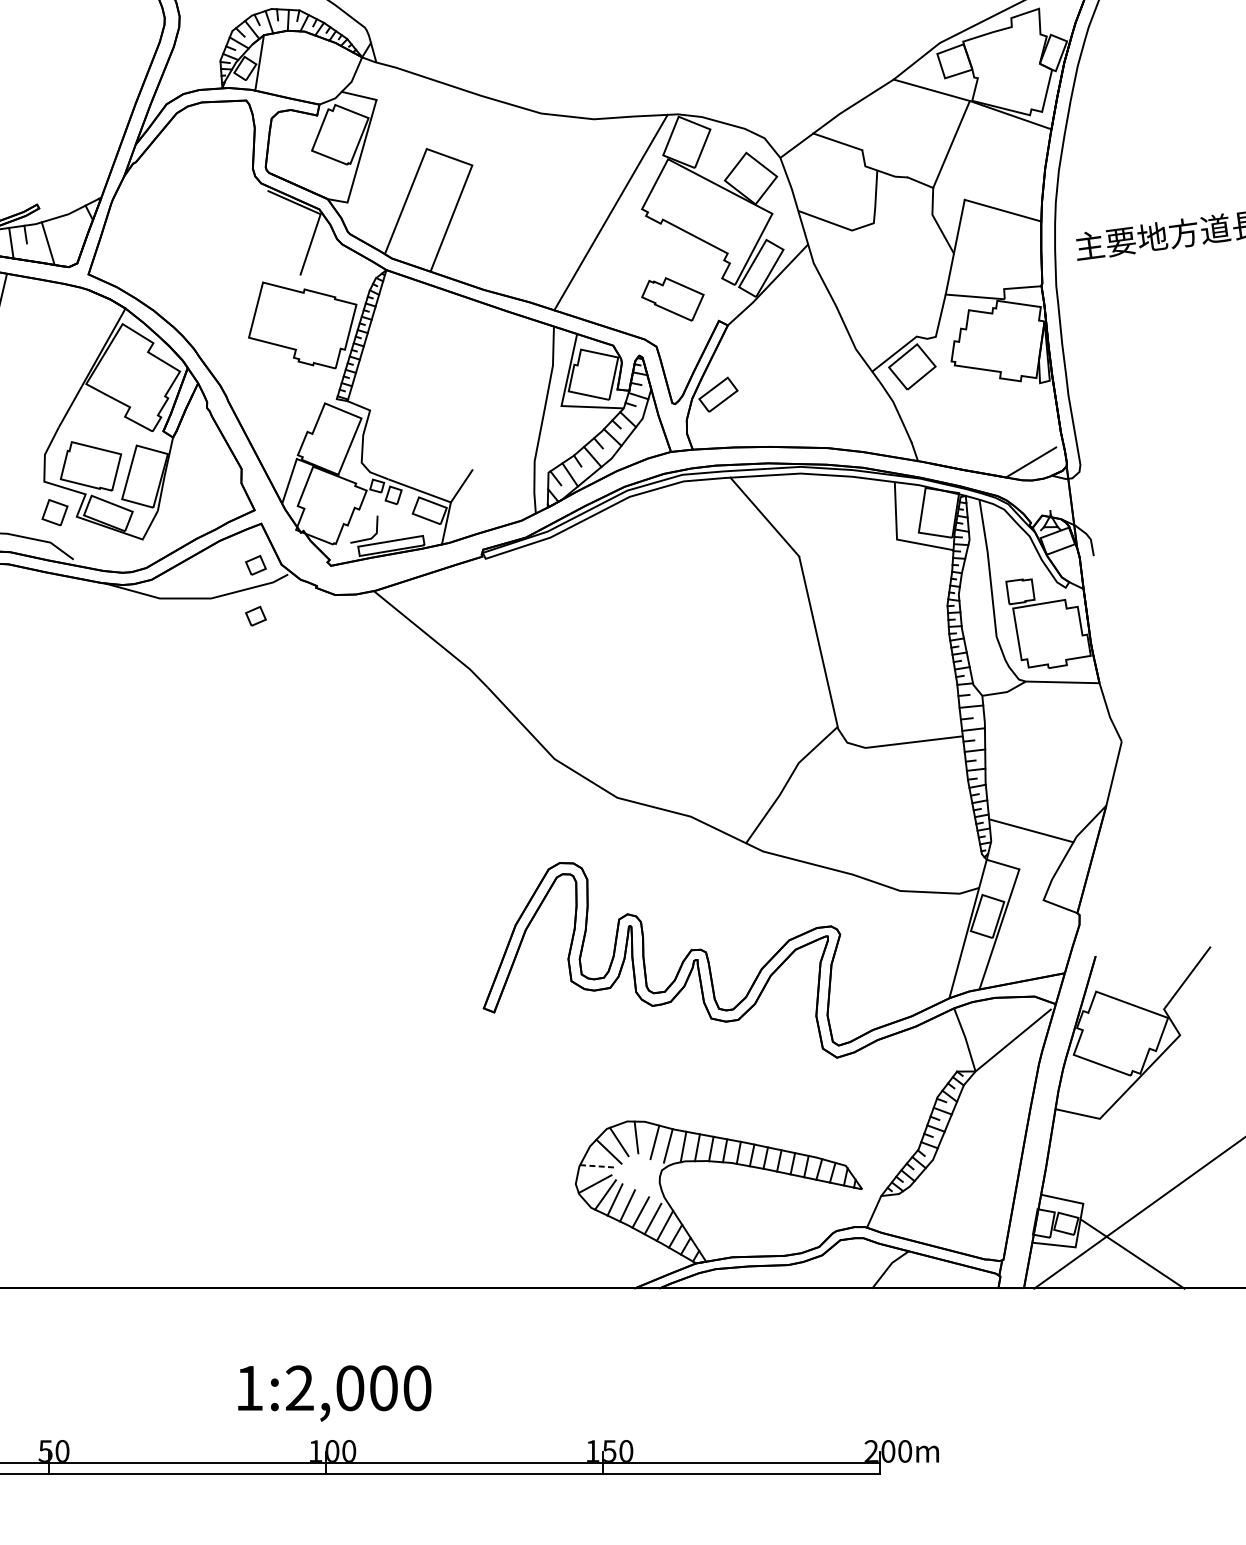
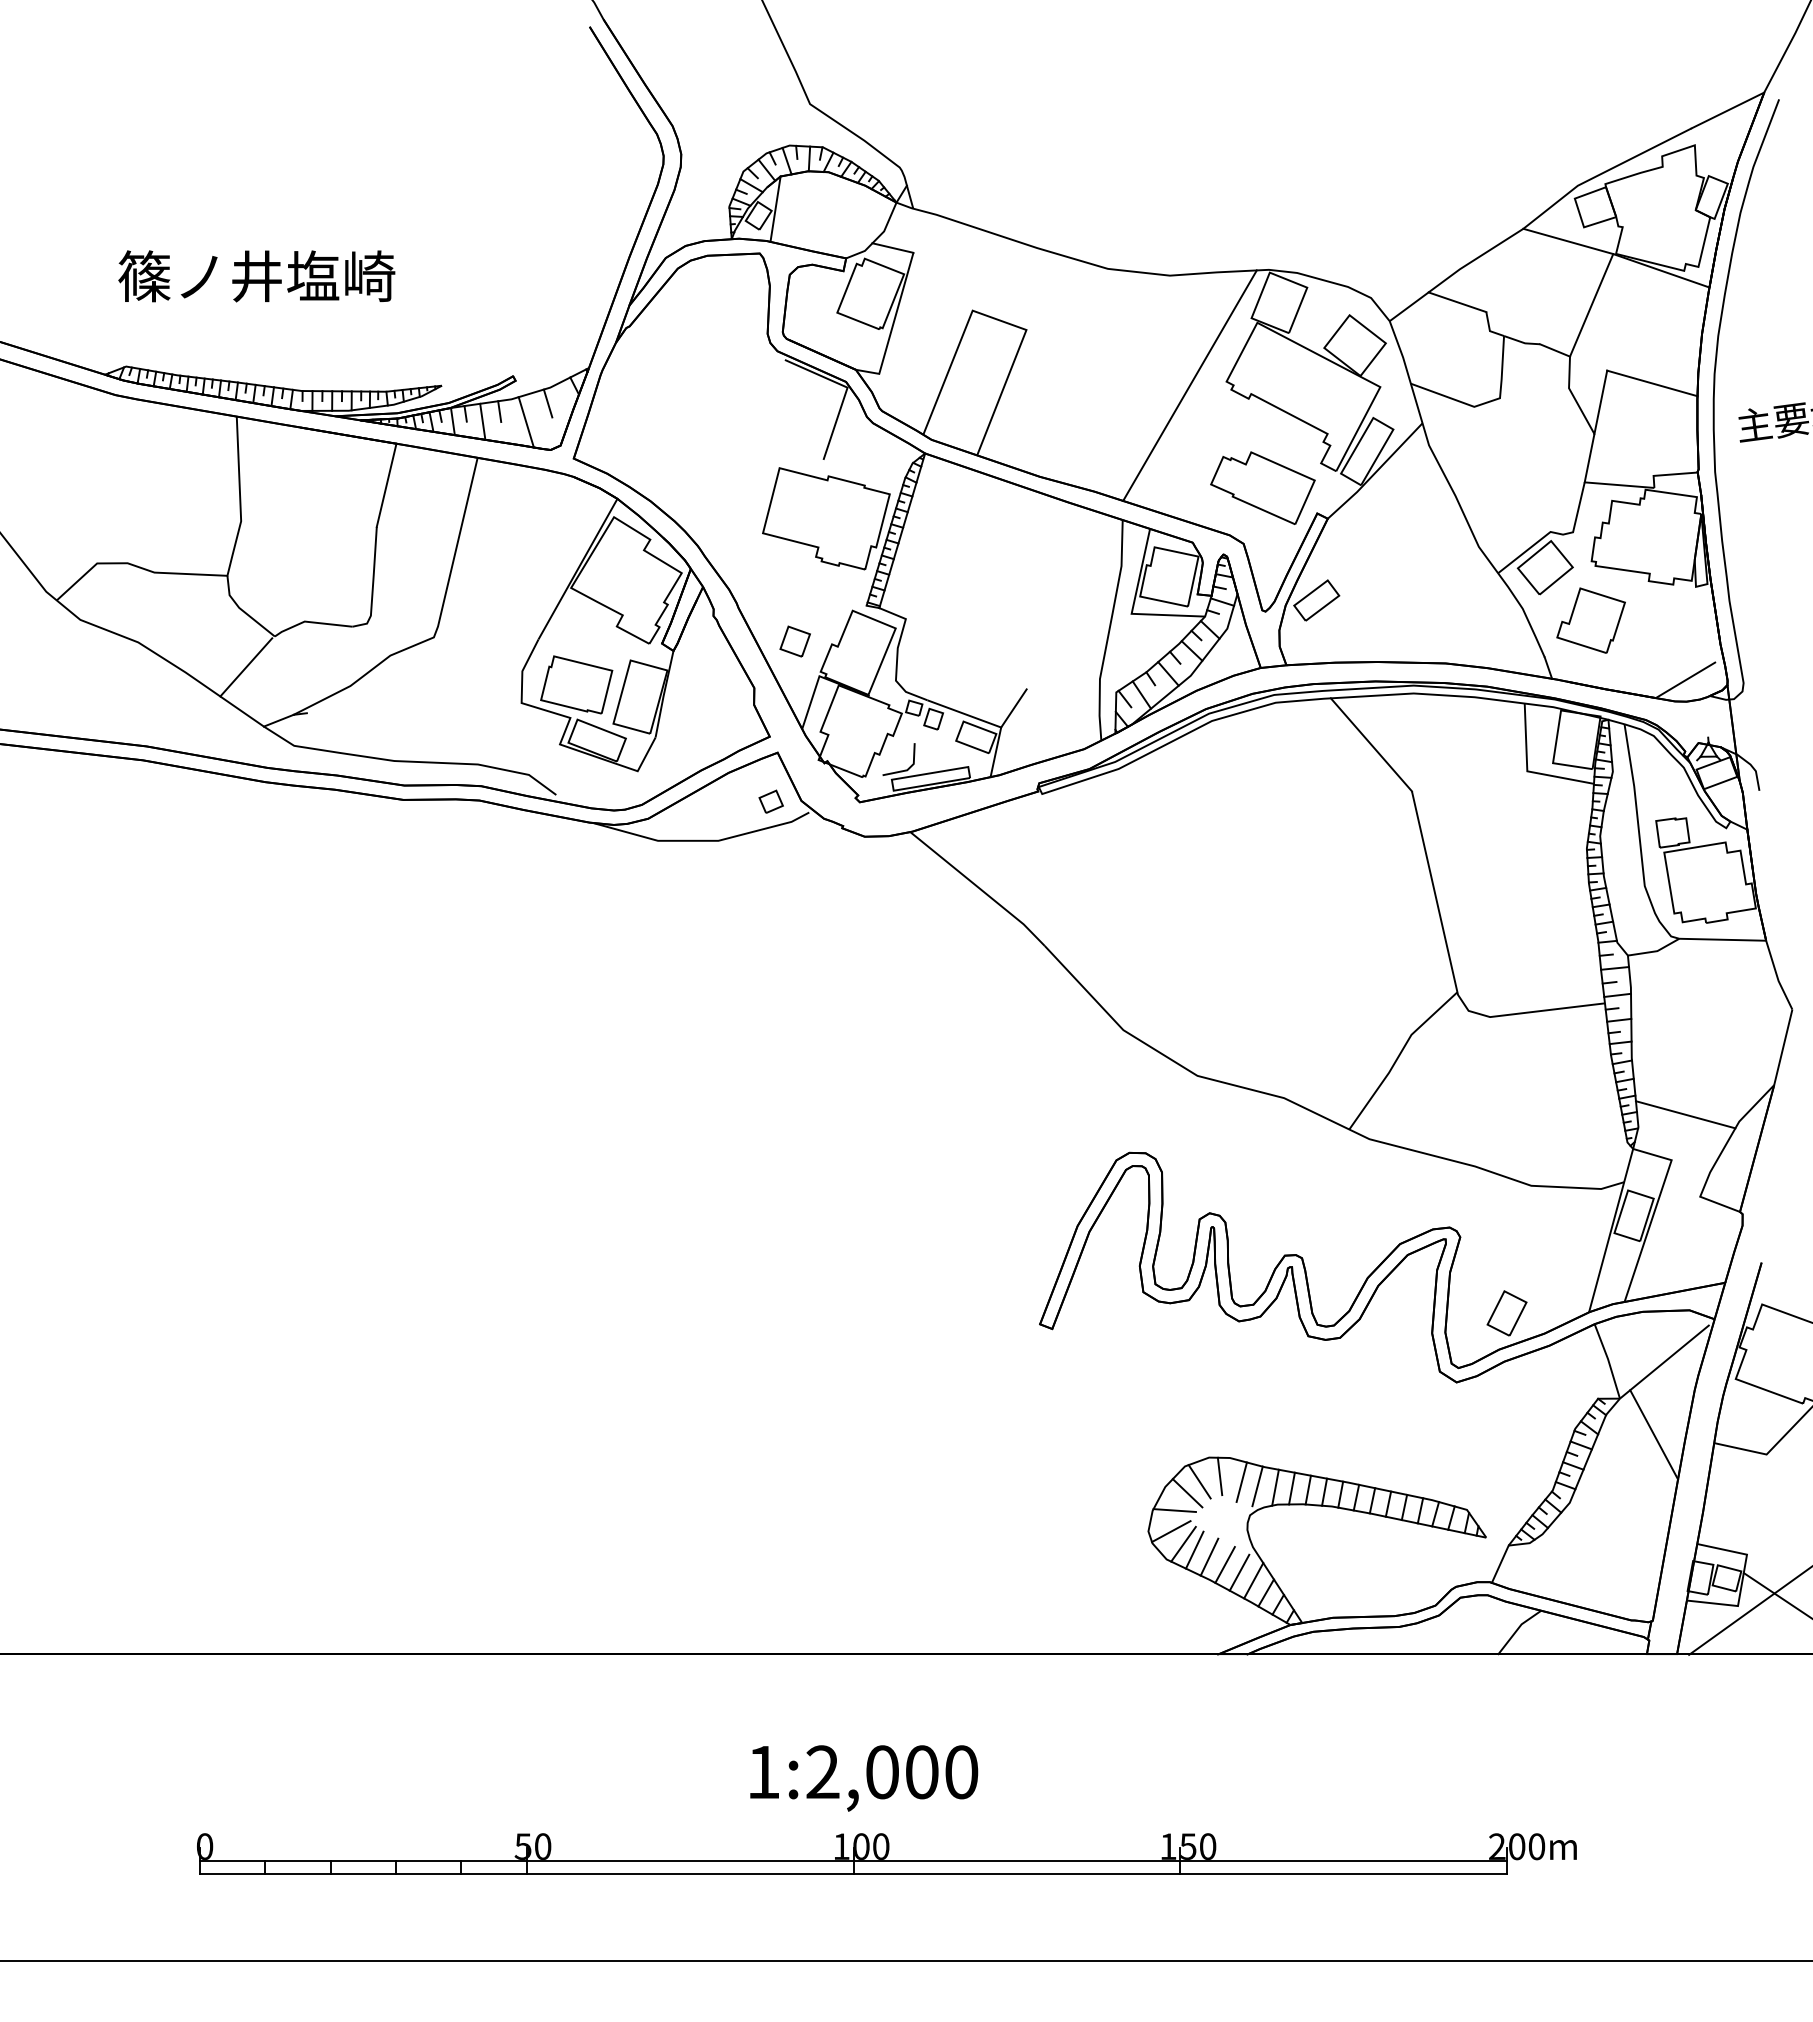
line: (66, 227) -> (547, 403), added
part: (672, 298) -> (1262, 487), size x1.43
part: (950, 411) -> (1590, 620), added
part: (54, 512) -> (794, 641), moved
part: (255, 616) -> (770, 861), removed
part: (879, 999) -> (1506, 1313), added
line: (1004, 1101) -> (1654, 1434), added
line: (598, 1166) -> (1175, 1510), dashed -> solid

